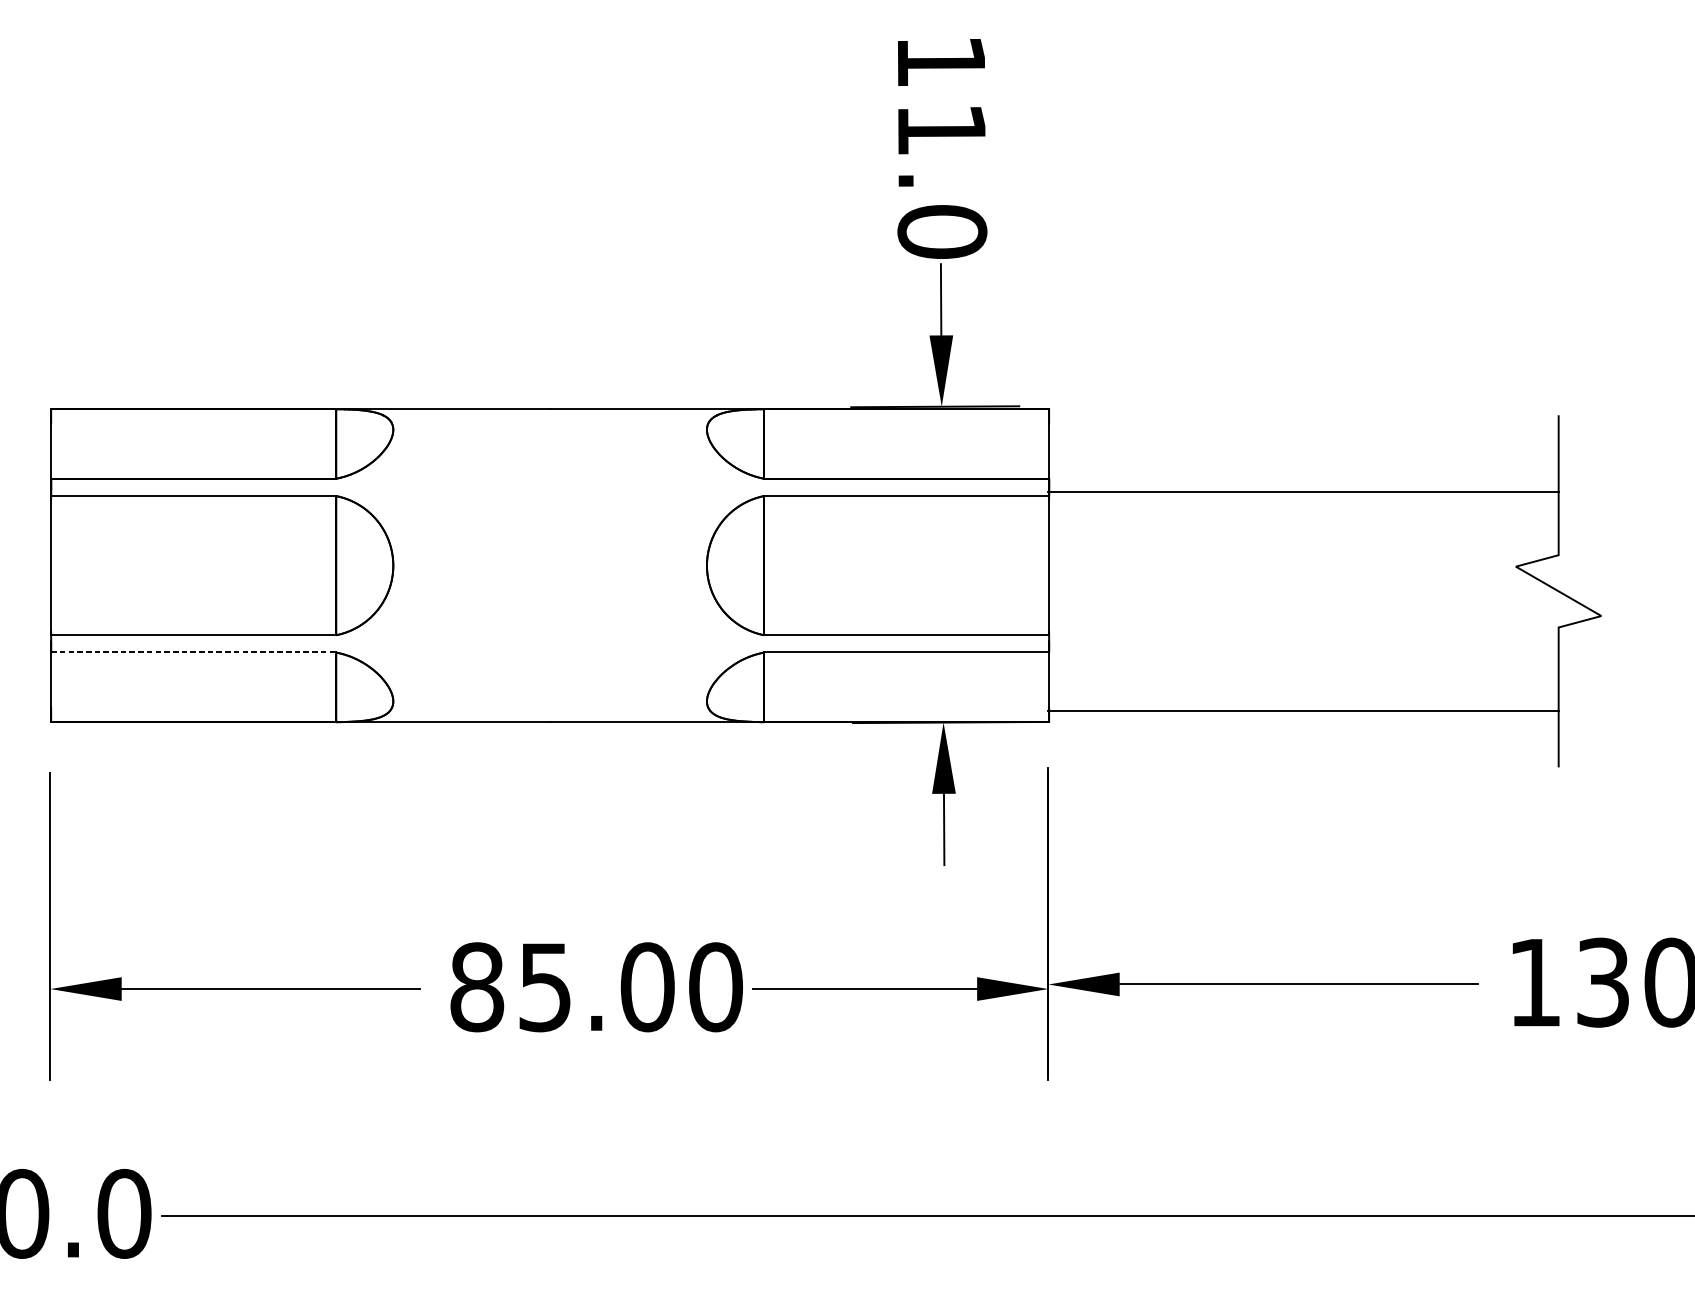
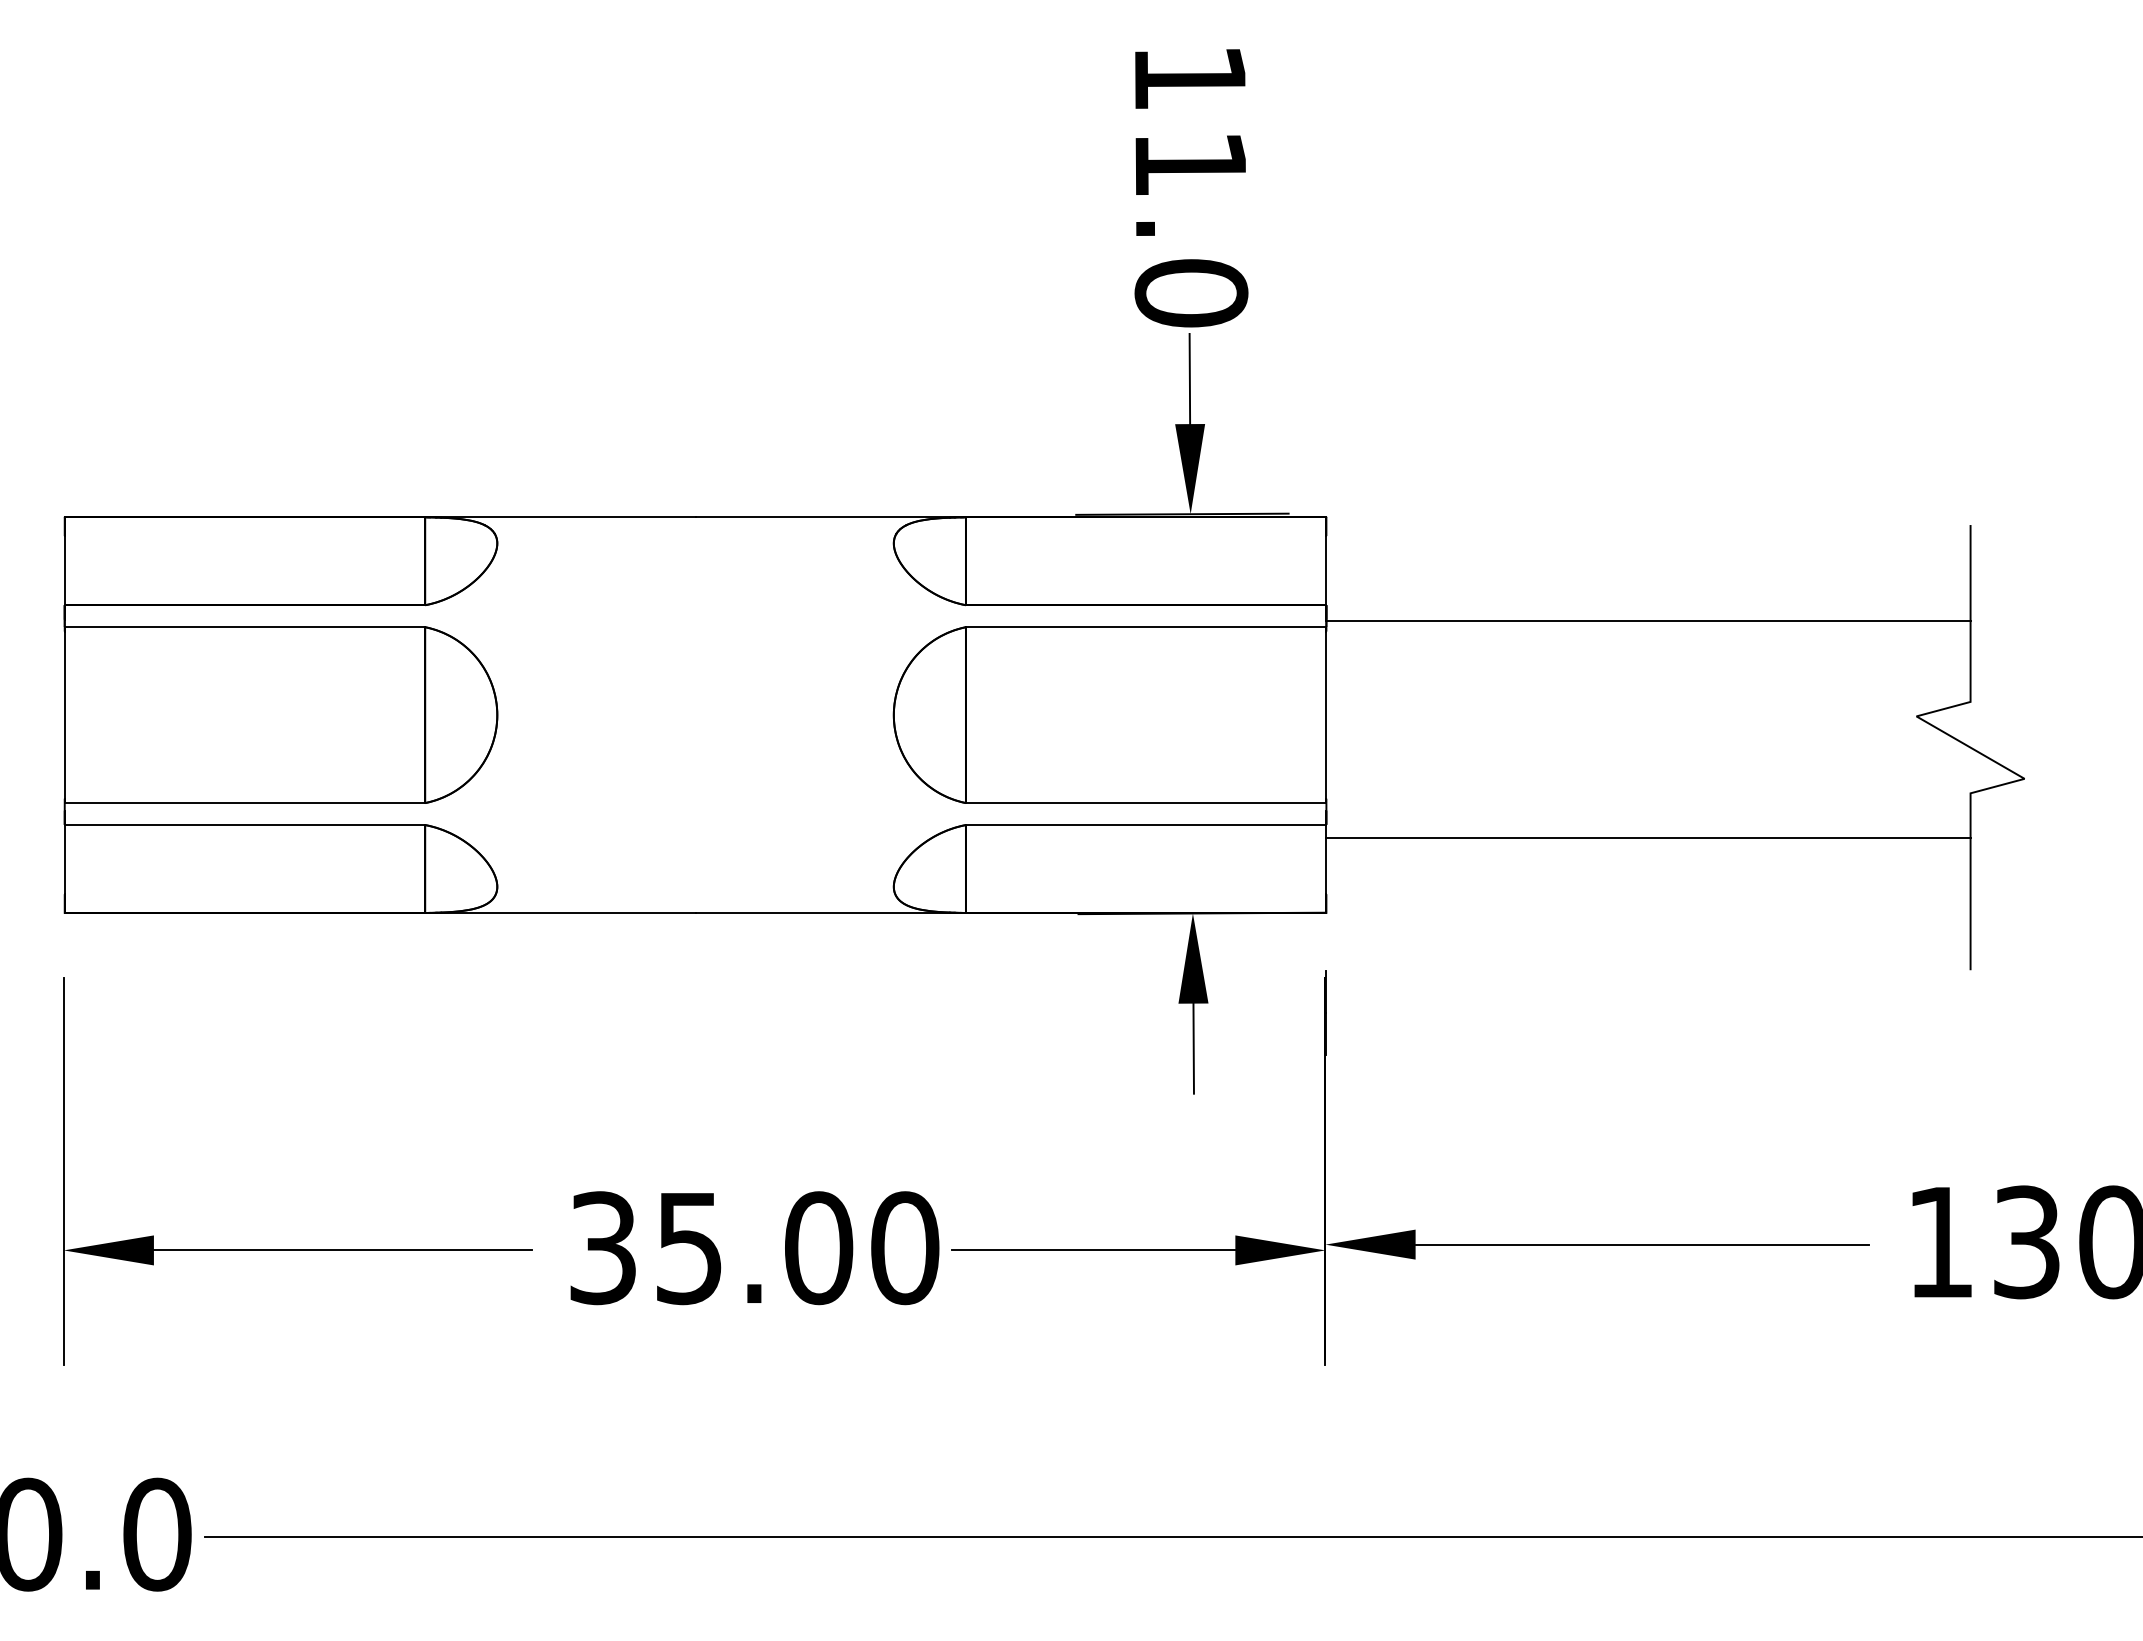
line: (194, 652) -> (245, 824), dashed -> solid
line: (1303, 710) -> (1647, 837), moved
text: (477, 987) -> (603, 1248), 85.00 -> 35.00

